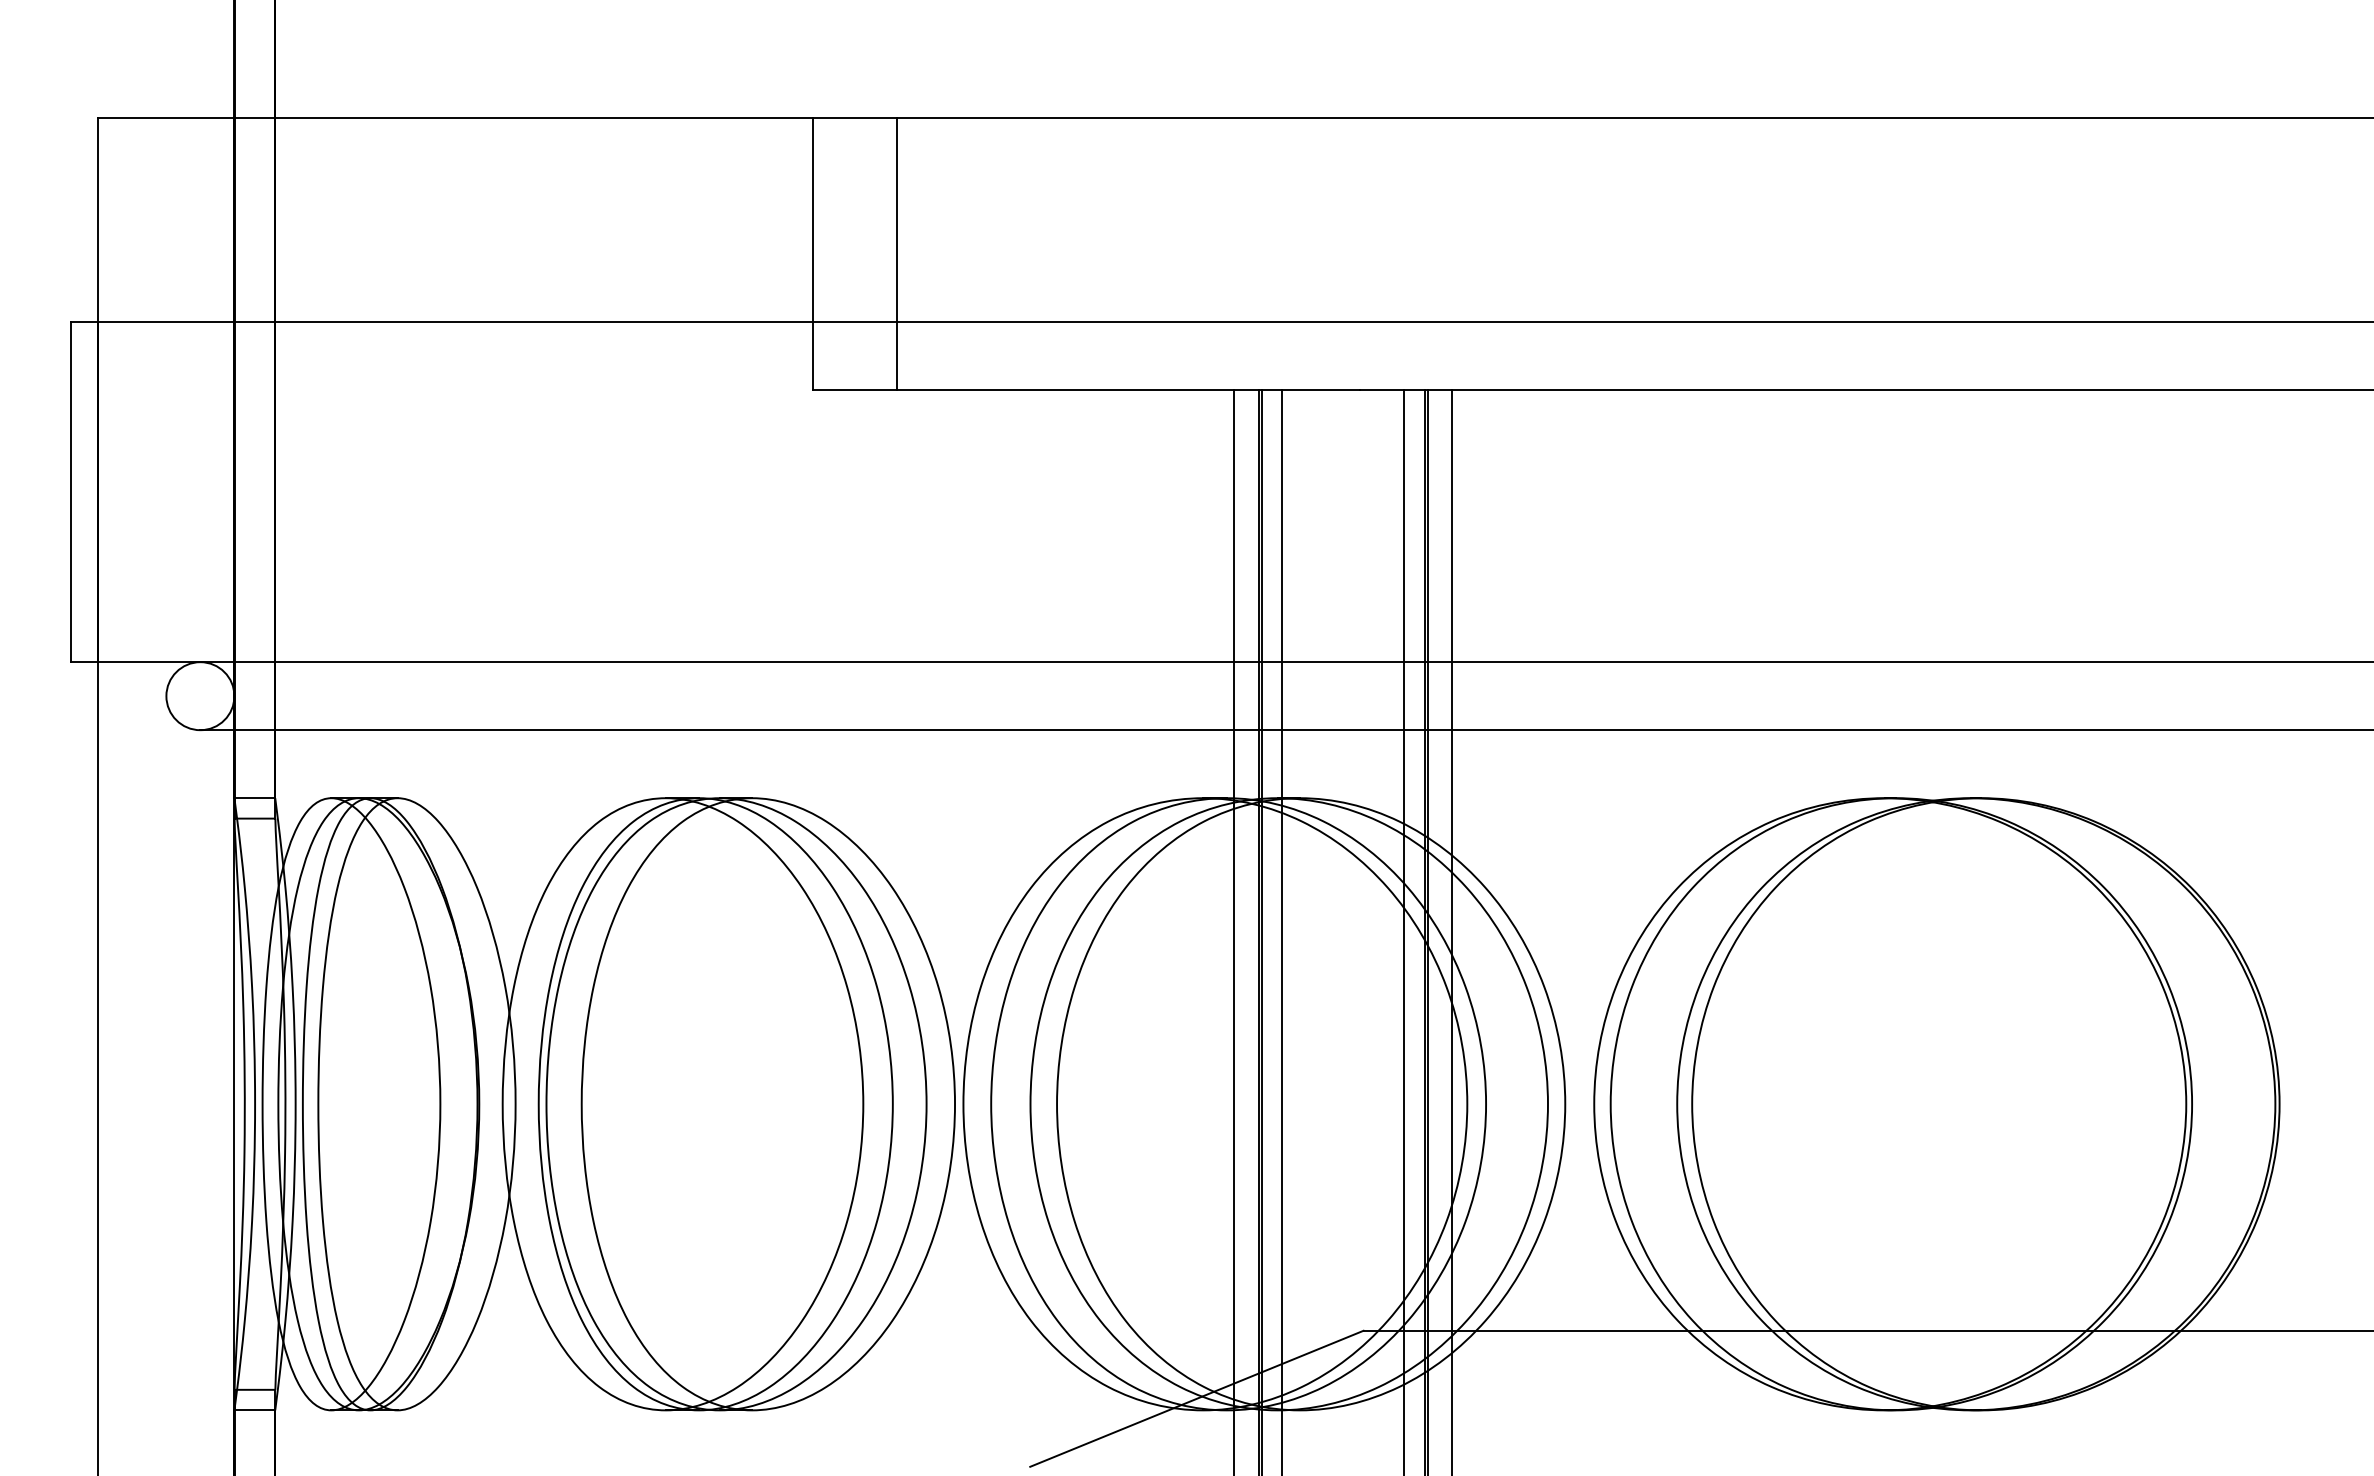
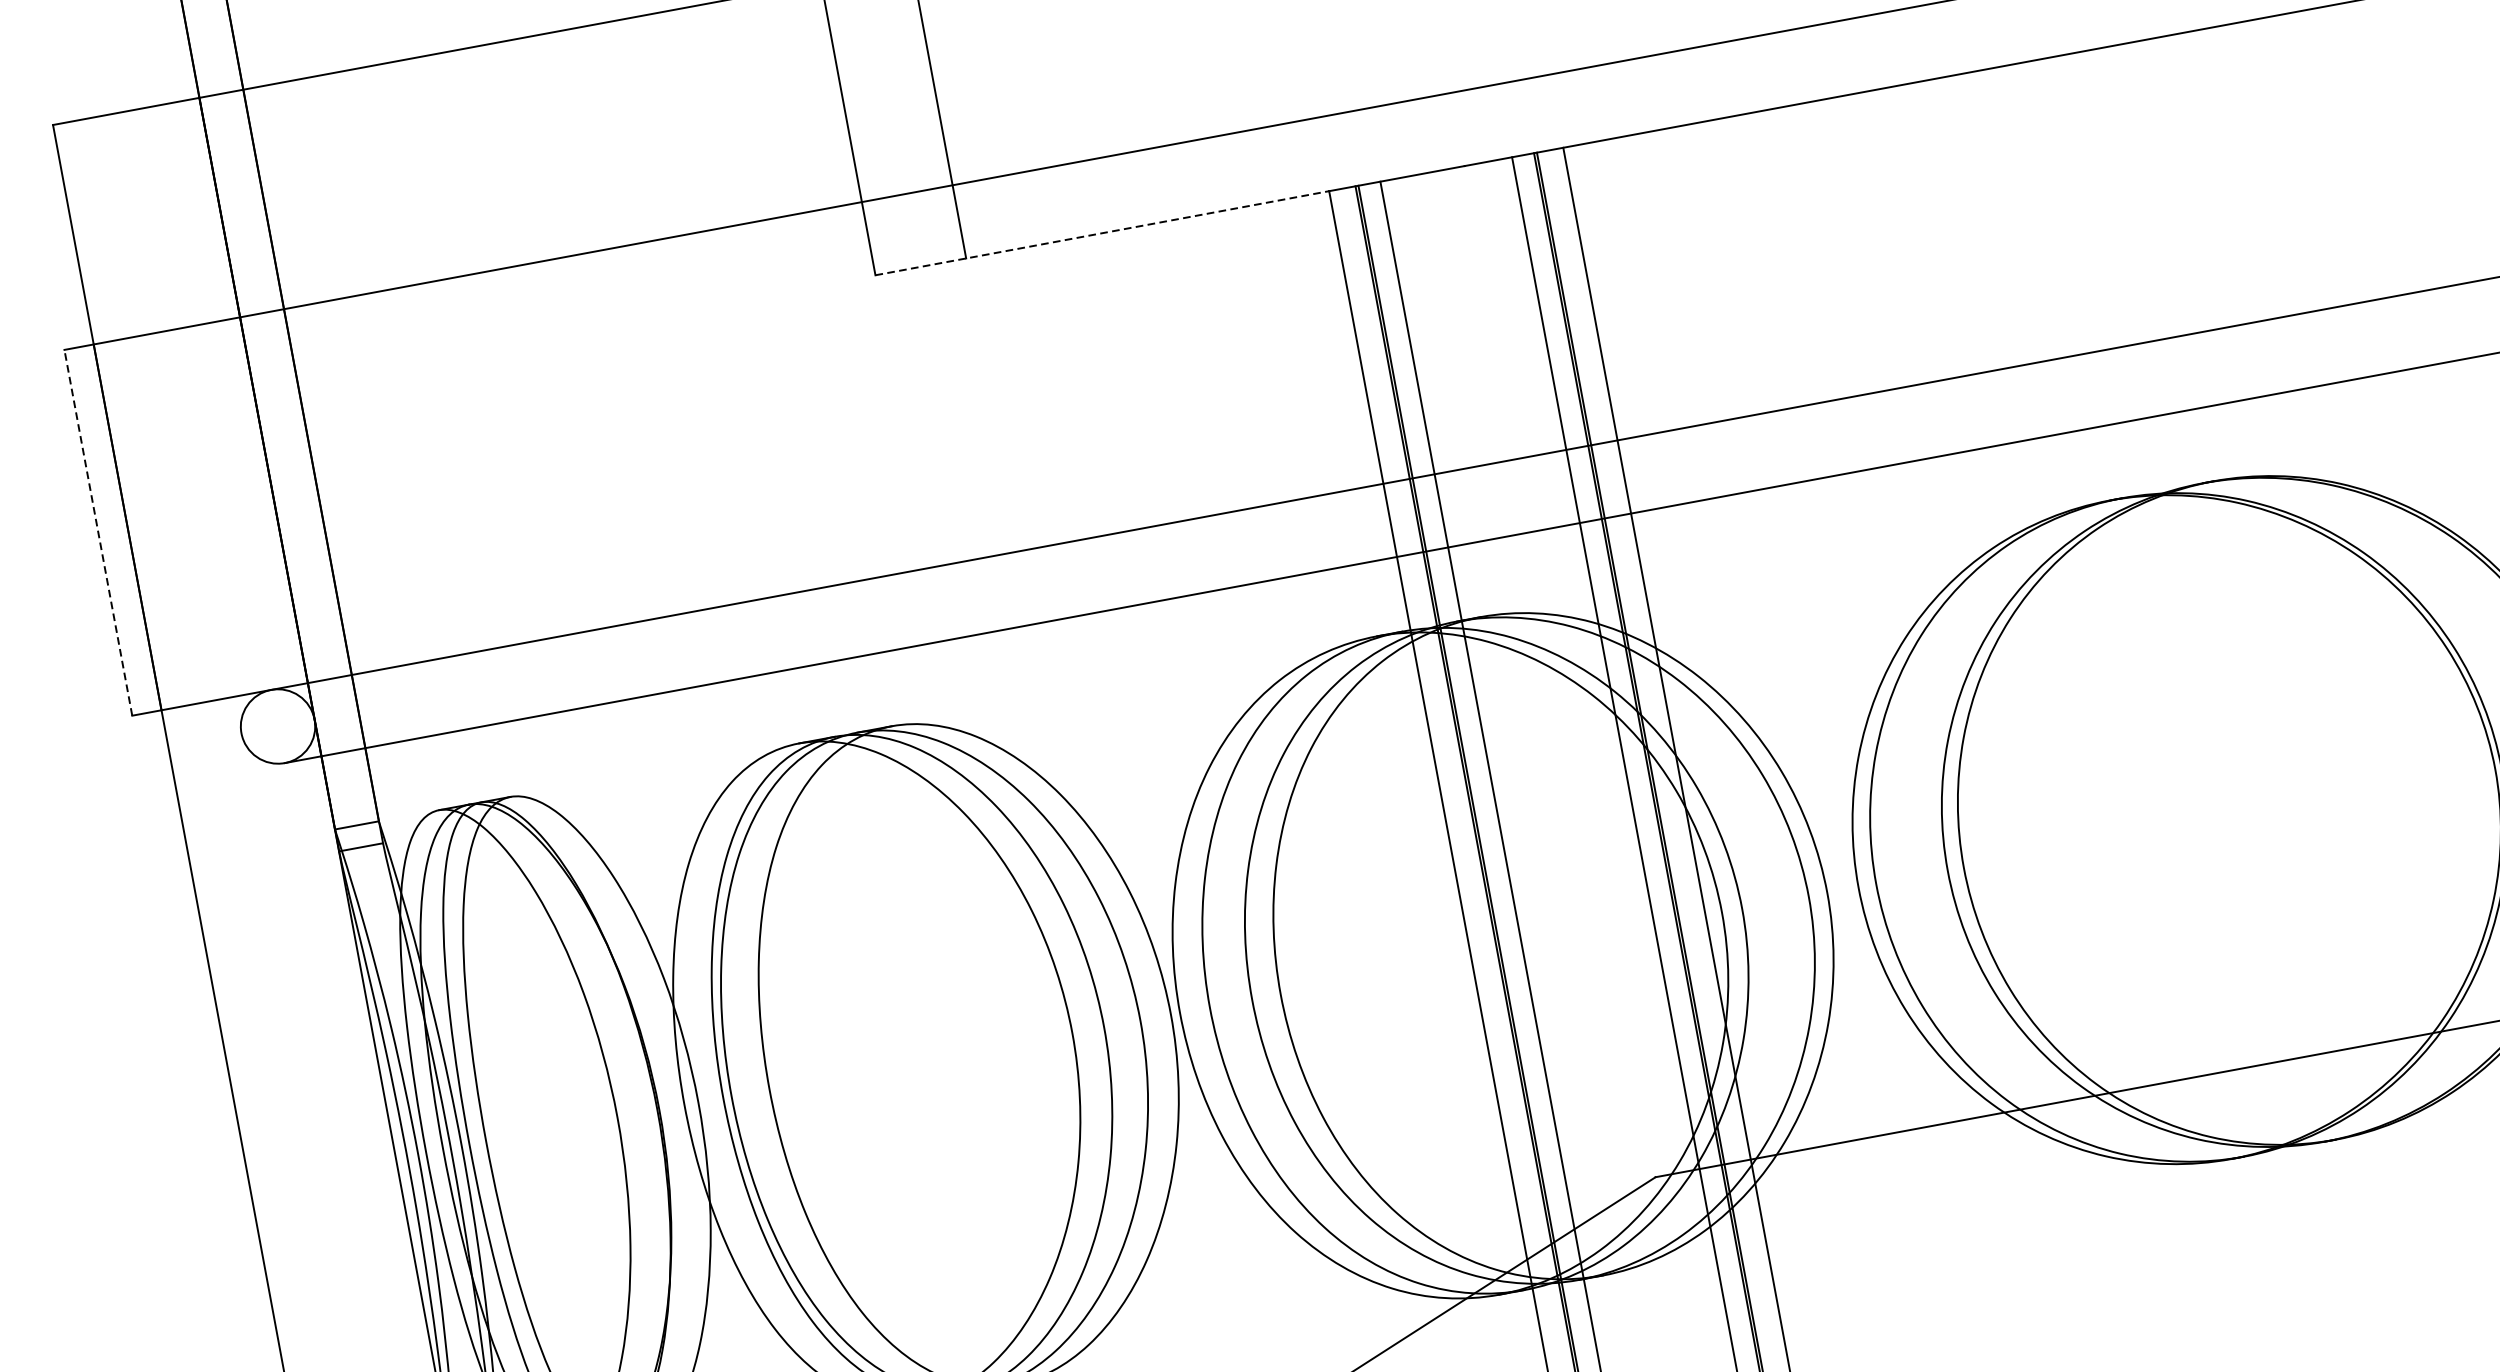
line: (1023, 390) -> (1102, 233), solid -> dashed
line: (71, 491) -> (98, 532), solid -> dashed

